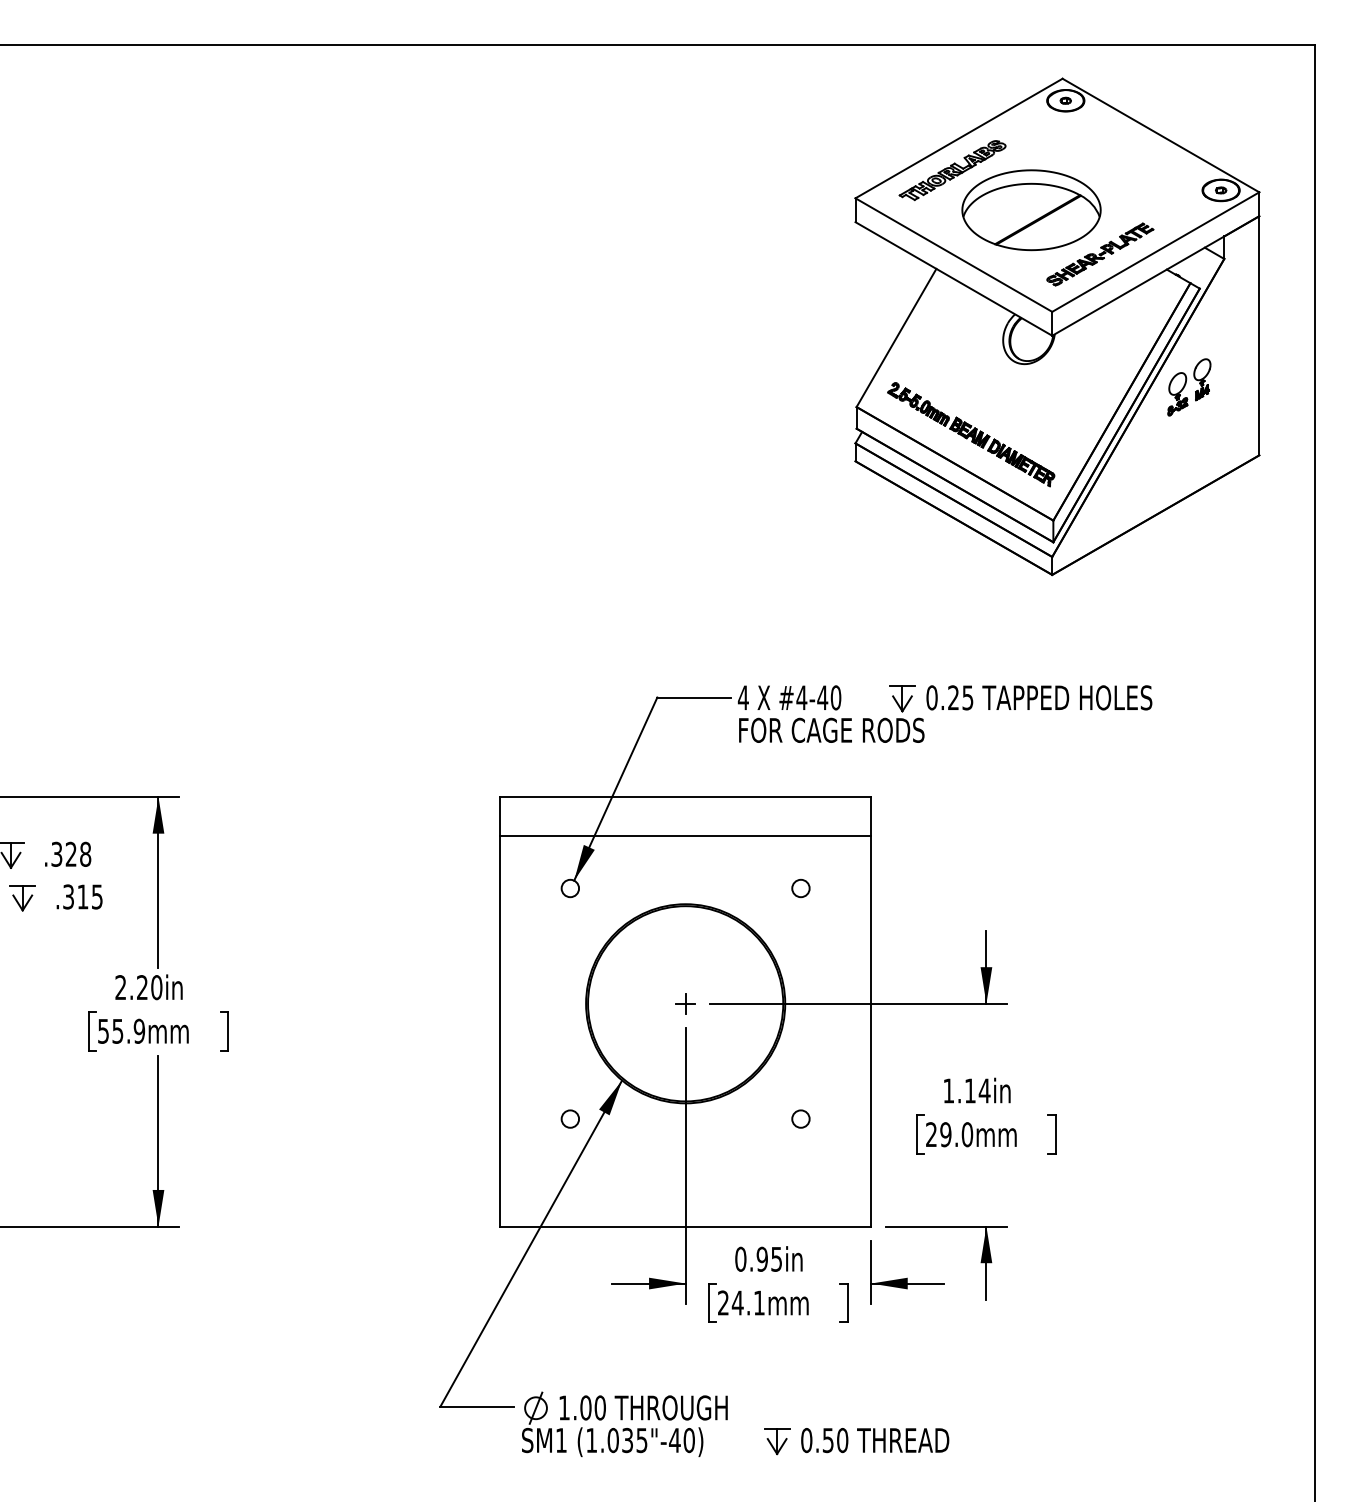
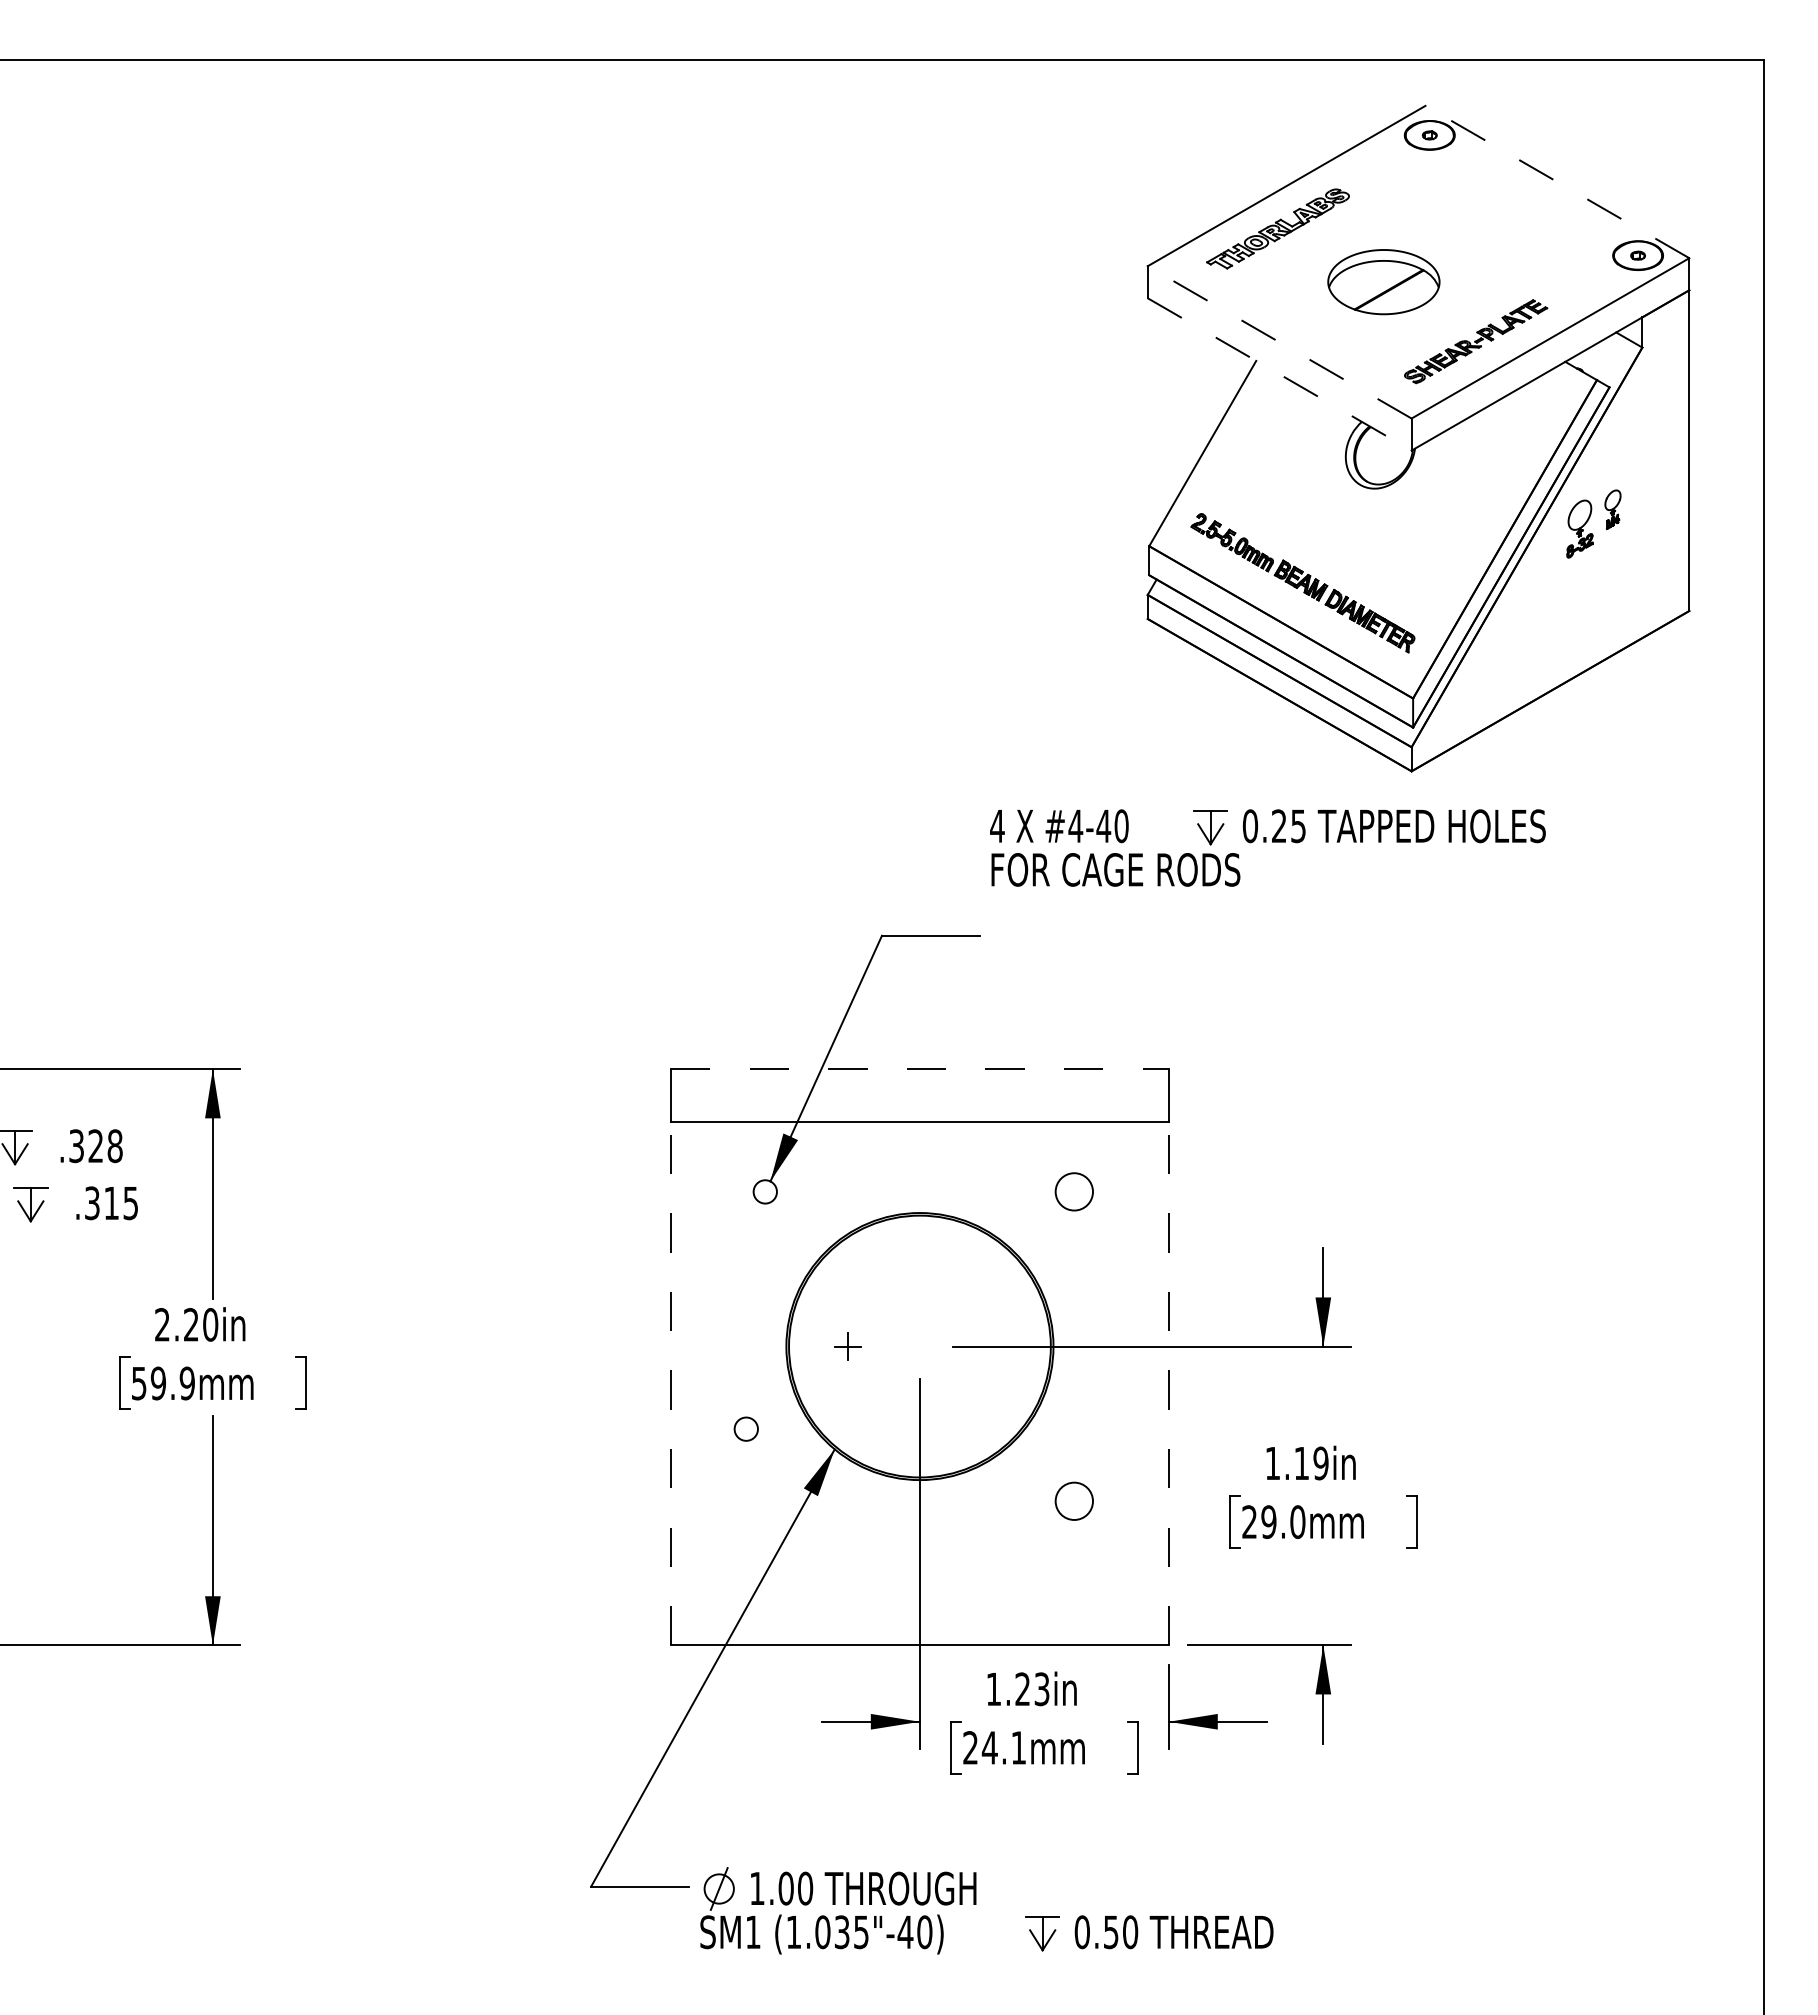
line: (1160, 135) -> (1556, 181), solid -> dashed
part: (1031, 209) -> (1383, 281), size x0.6
line: (953, 255) -> (1279, 342), solid -> dashed
line: (954, 279) -> (1280, 374), solid -> dashed
part: (1202, 379) -> (1612, 509), size x0.7
part: (944, 713) -> (1267, 847), moved
line: (685, 797) -> (919, 1069), solid -> dashed
circle: (800, 888) -> (1074, 1191), size x1.6
part: (685, 1003) -> (847, 1346), moved
text: (117, 1031) -> (157, 1383), 55.9mm -> 59.9mm
line: (500, 1031) -> (671, 1383), solid -> dashed
line: (870, 1031) -> (1168, 1383), solid -> dashed
text: (985, 1090) -> (1321, 1463), 1.14in -> 1.19in
circle: (569, 1118) -> (745, 1428), moved
circle: (800, 1118) -> (1074, 1500), size x1.6
text: (758, 1259) -> (1017, 1689), 0.95in -> 1.23in

